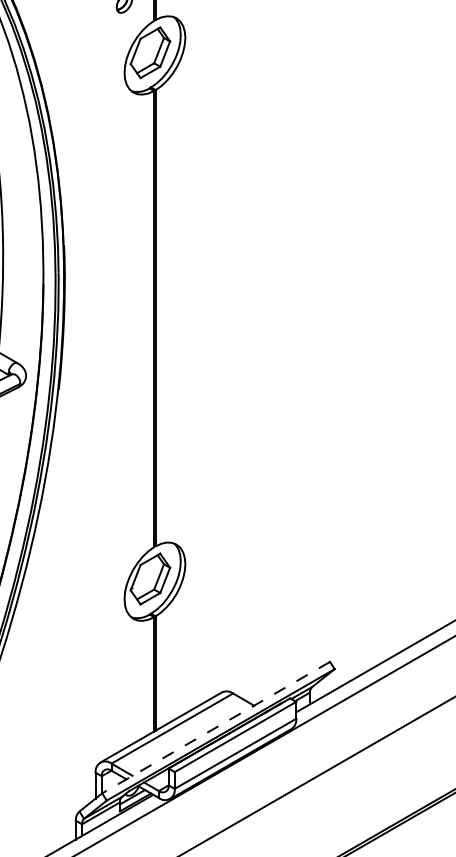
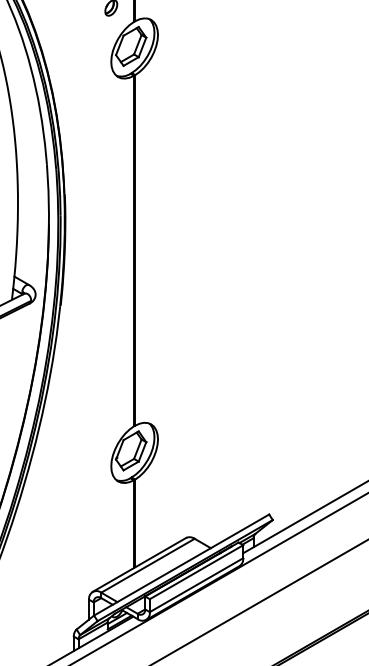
line: (215, 728) -> (181, 565), dashed -> solid

